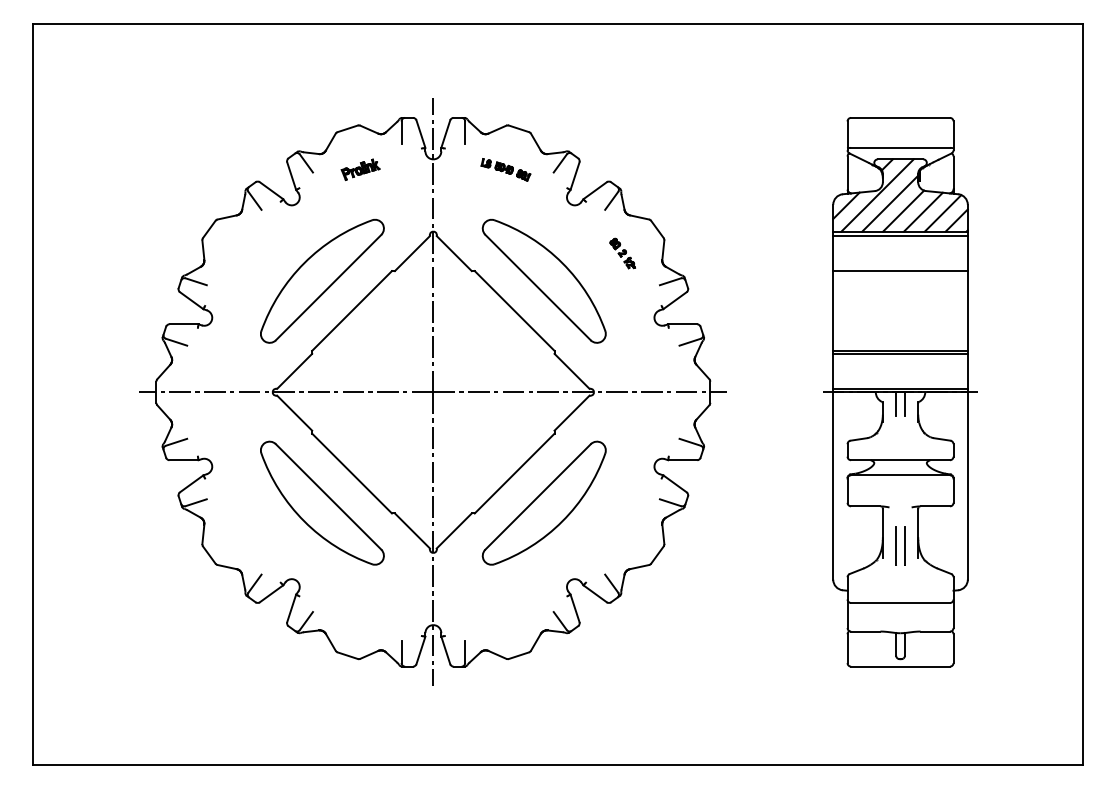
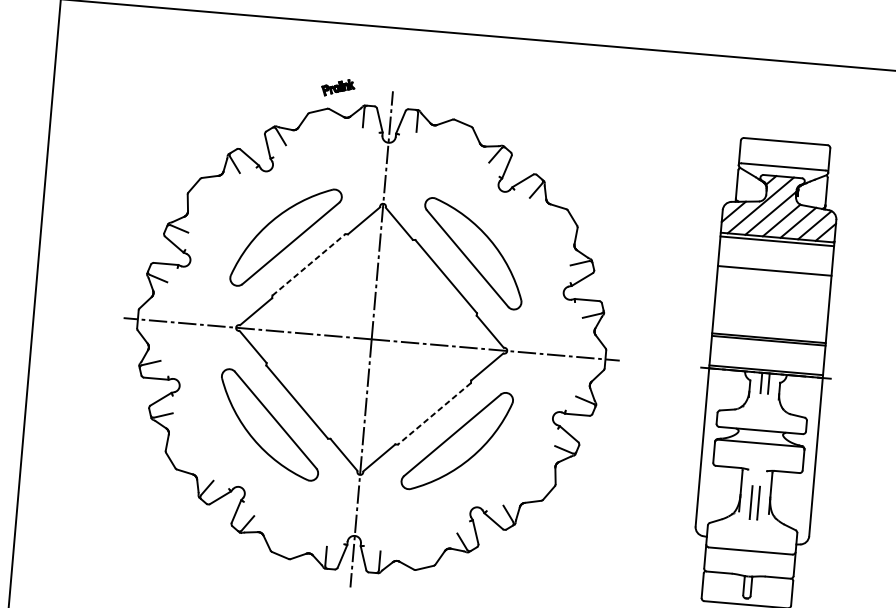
part: (360, 169) -> (338, 87), moved
part: (505, 169) -> (448, 156), removed
part: (622, 253) -> (541, 235), removed
line: (352, 310) -> (309, 264), solid -> dashed
line: (514, 473) -> (434, 413), solid -> dashed

